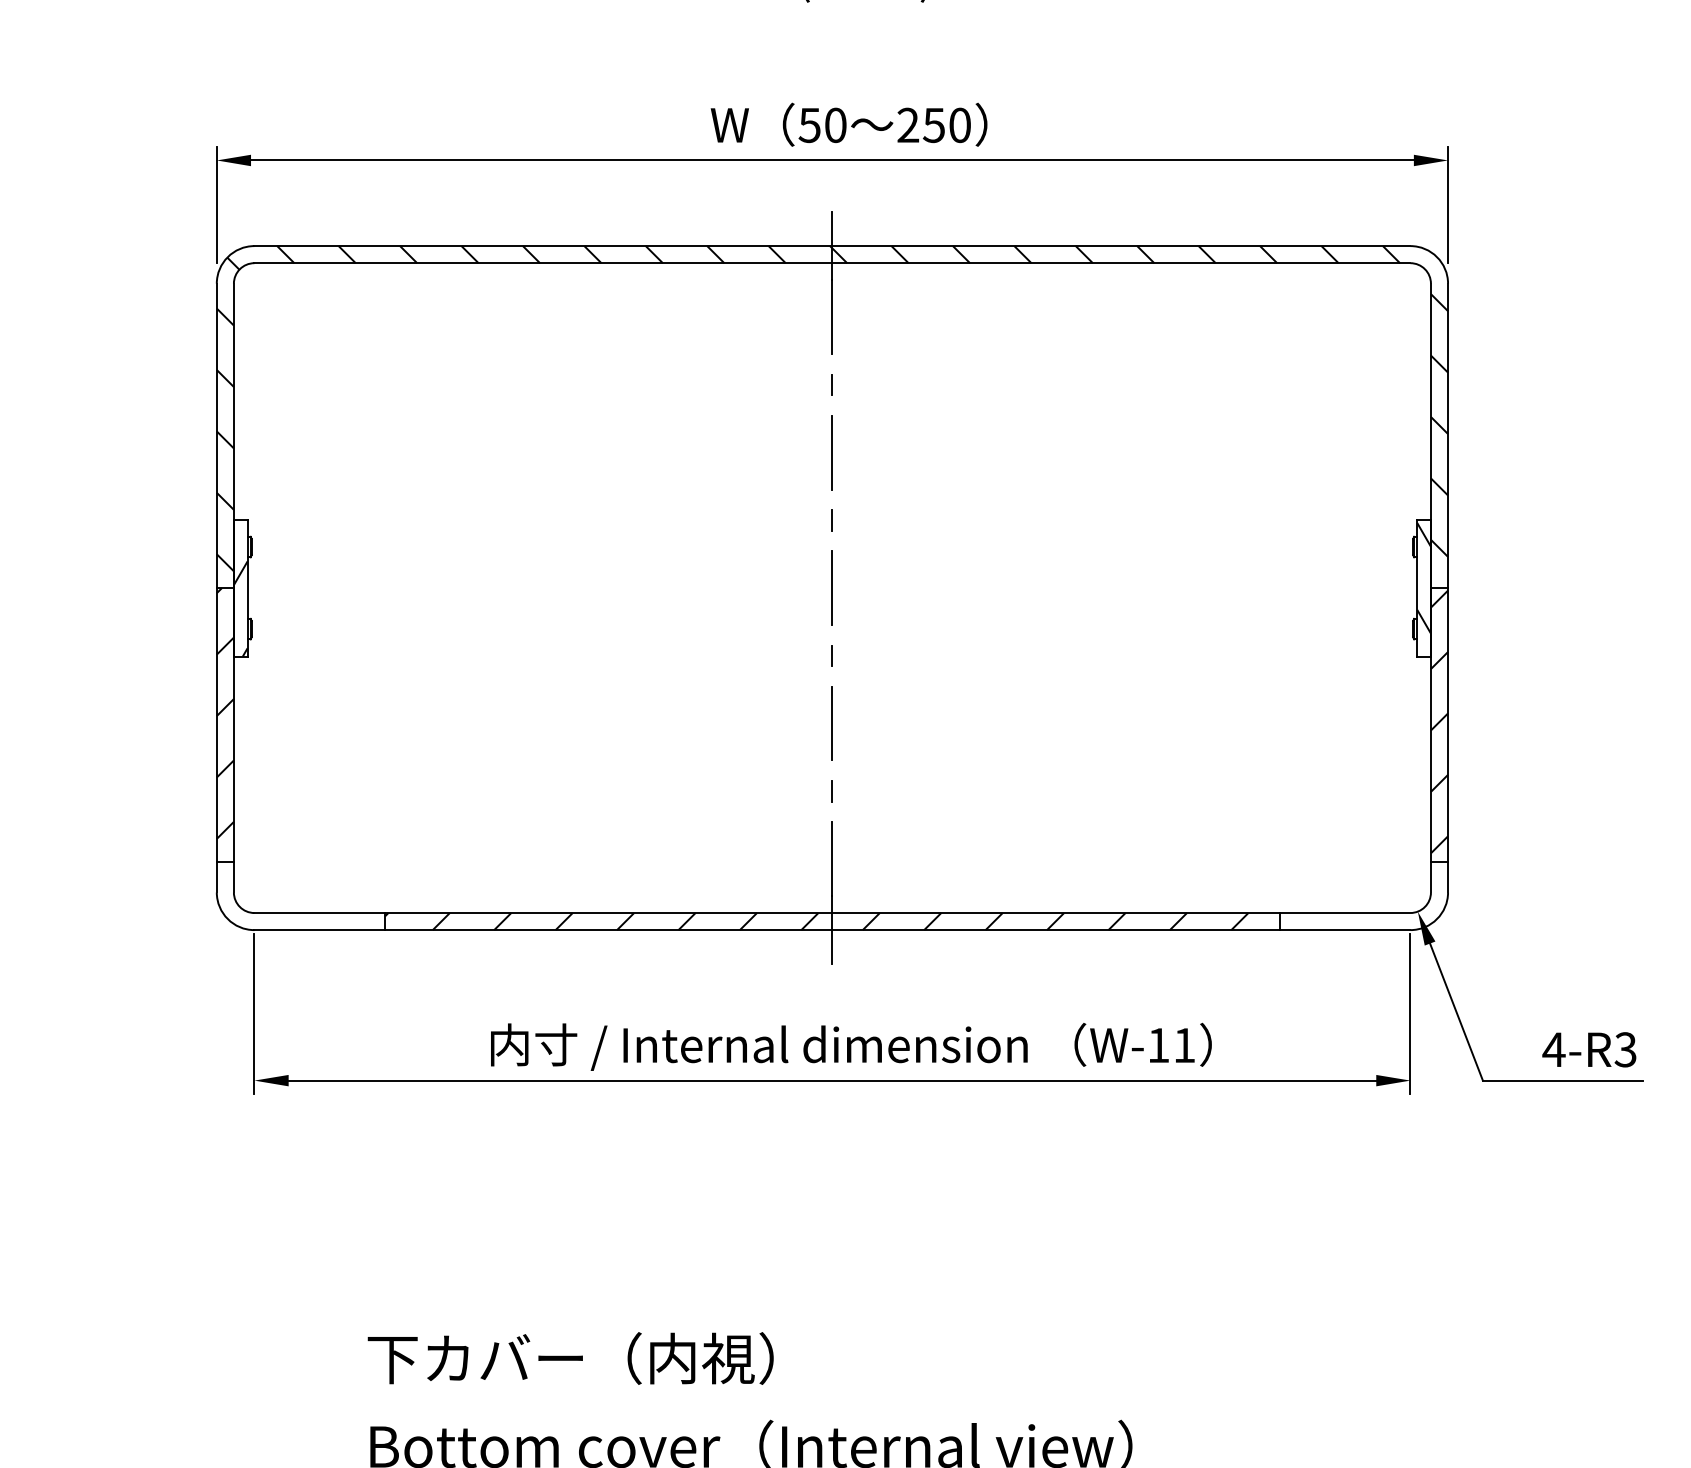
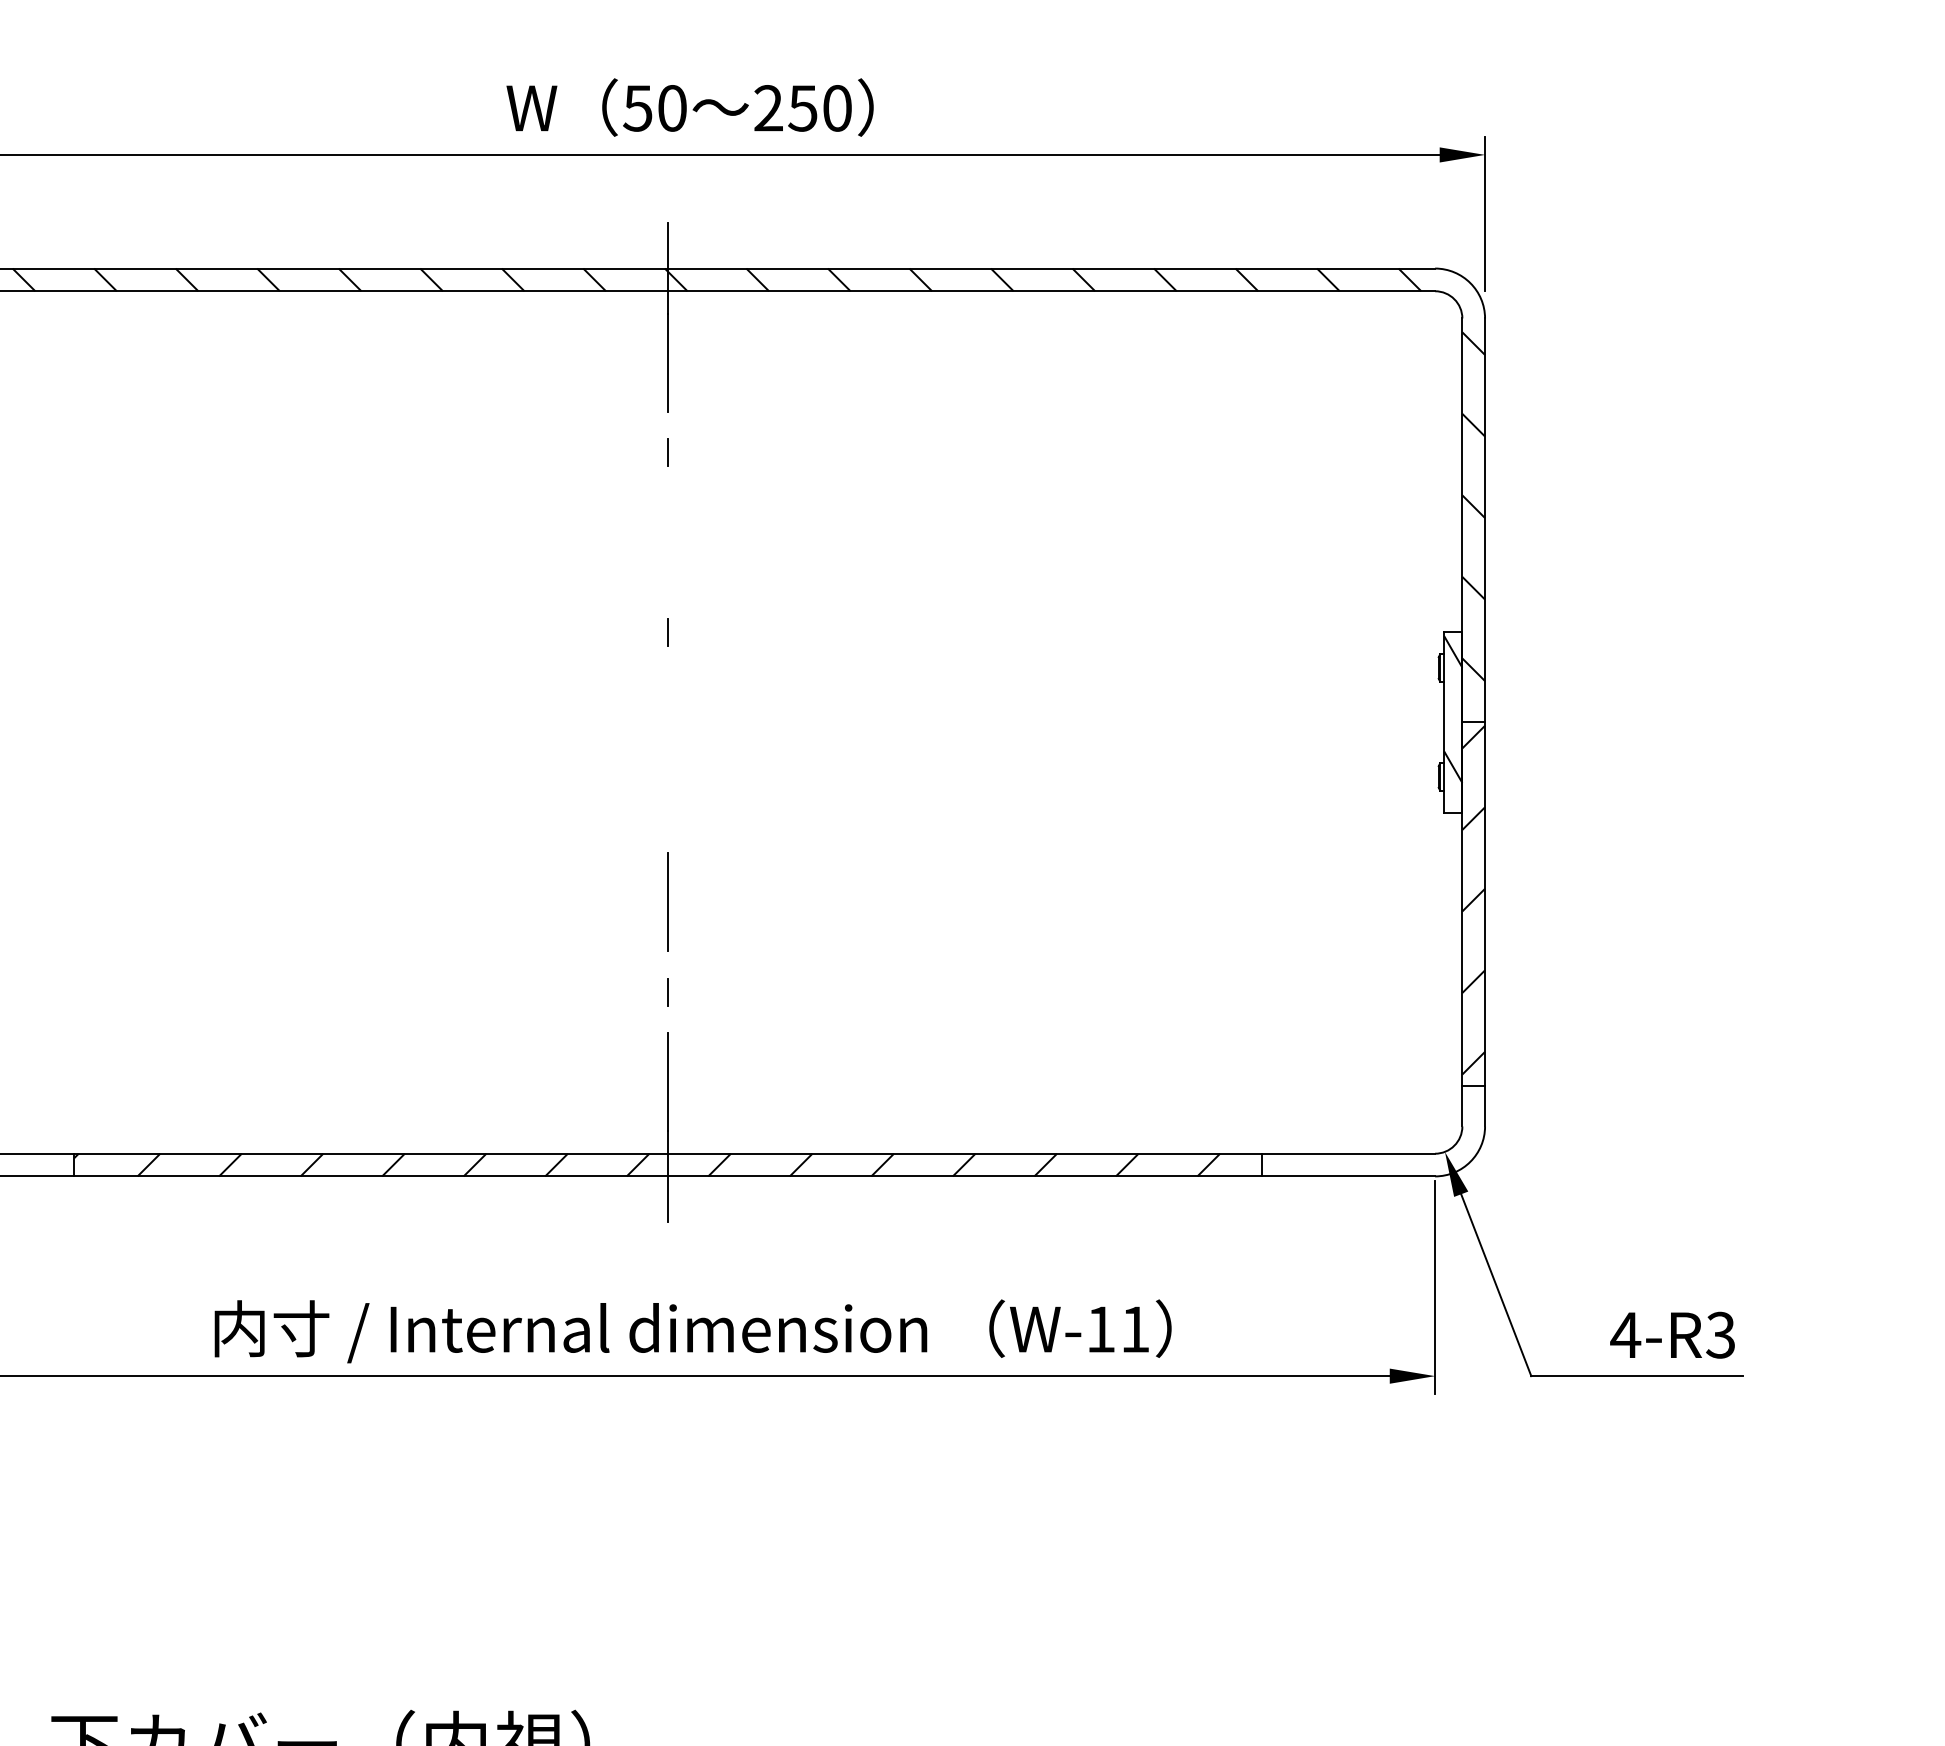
line: (832, 452) -> (668, 542), removed
line: (832, 588) -> (668, 723), removed
line: (831, 655) -> (666, 811), removed

